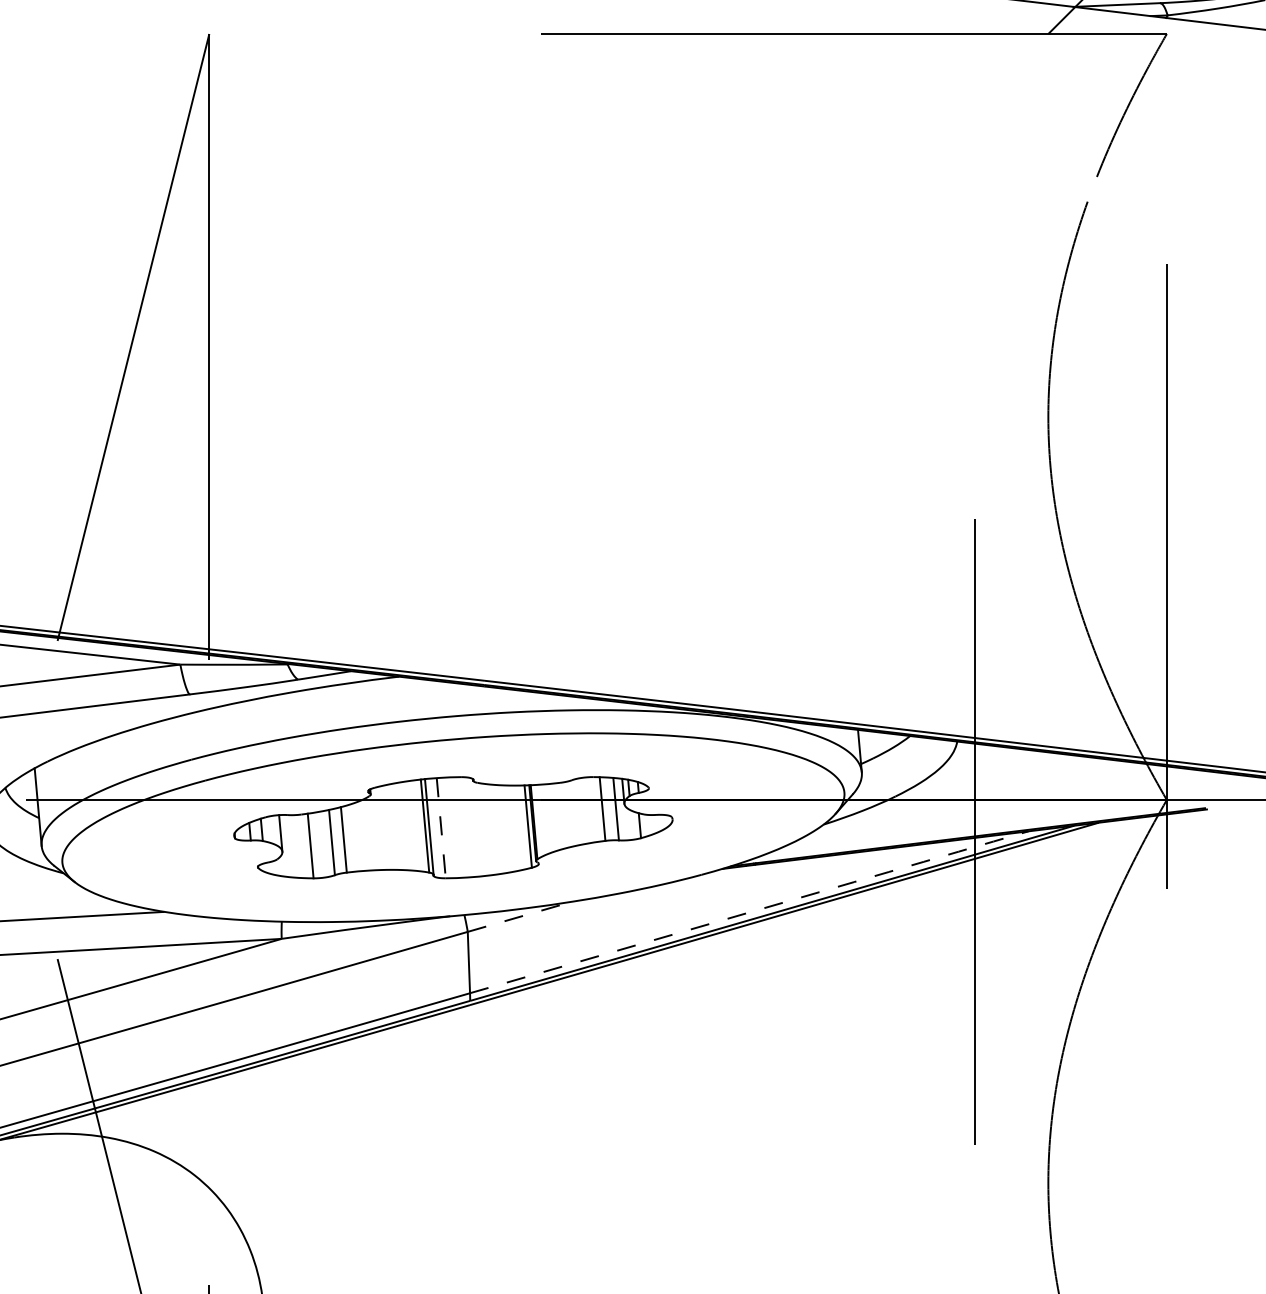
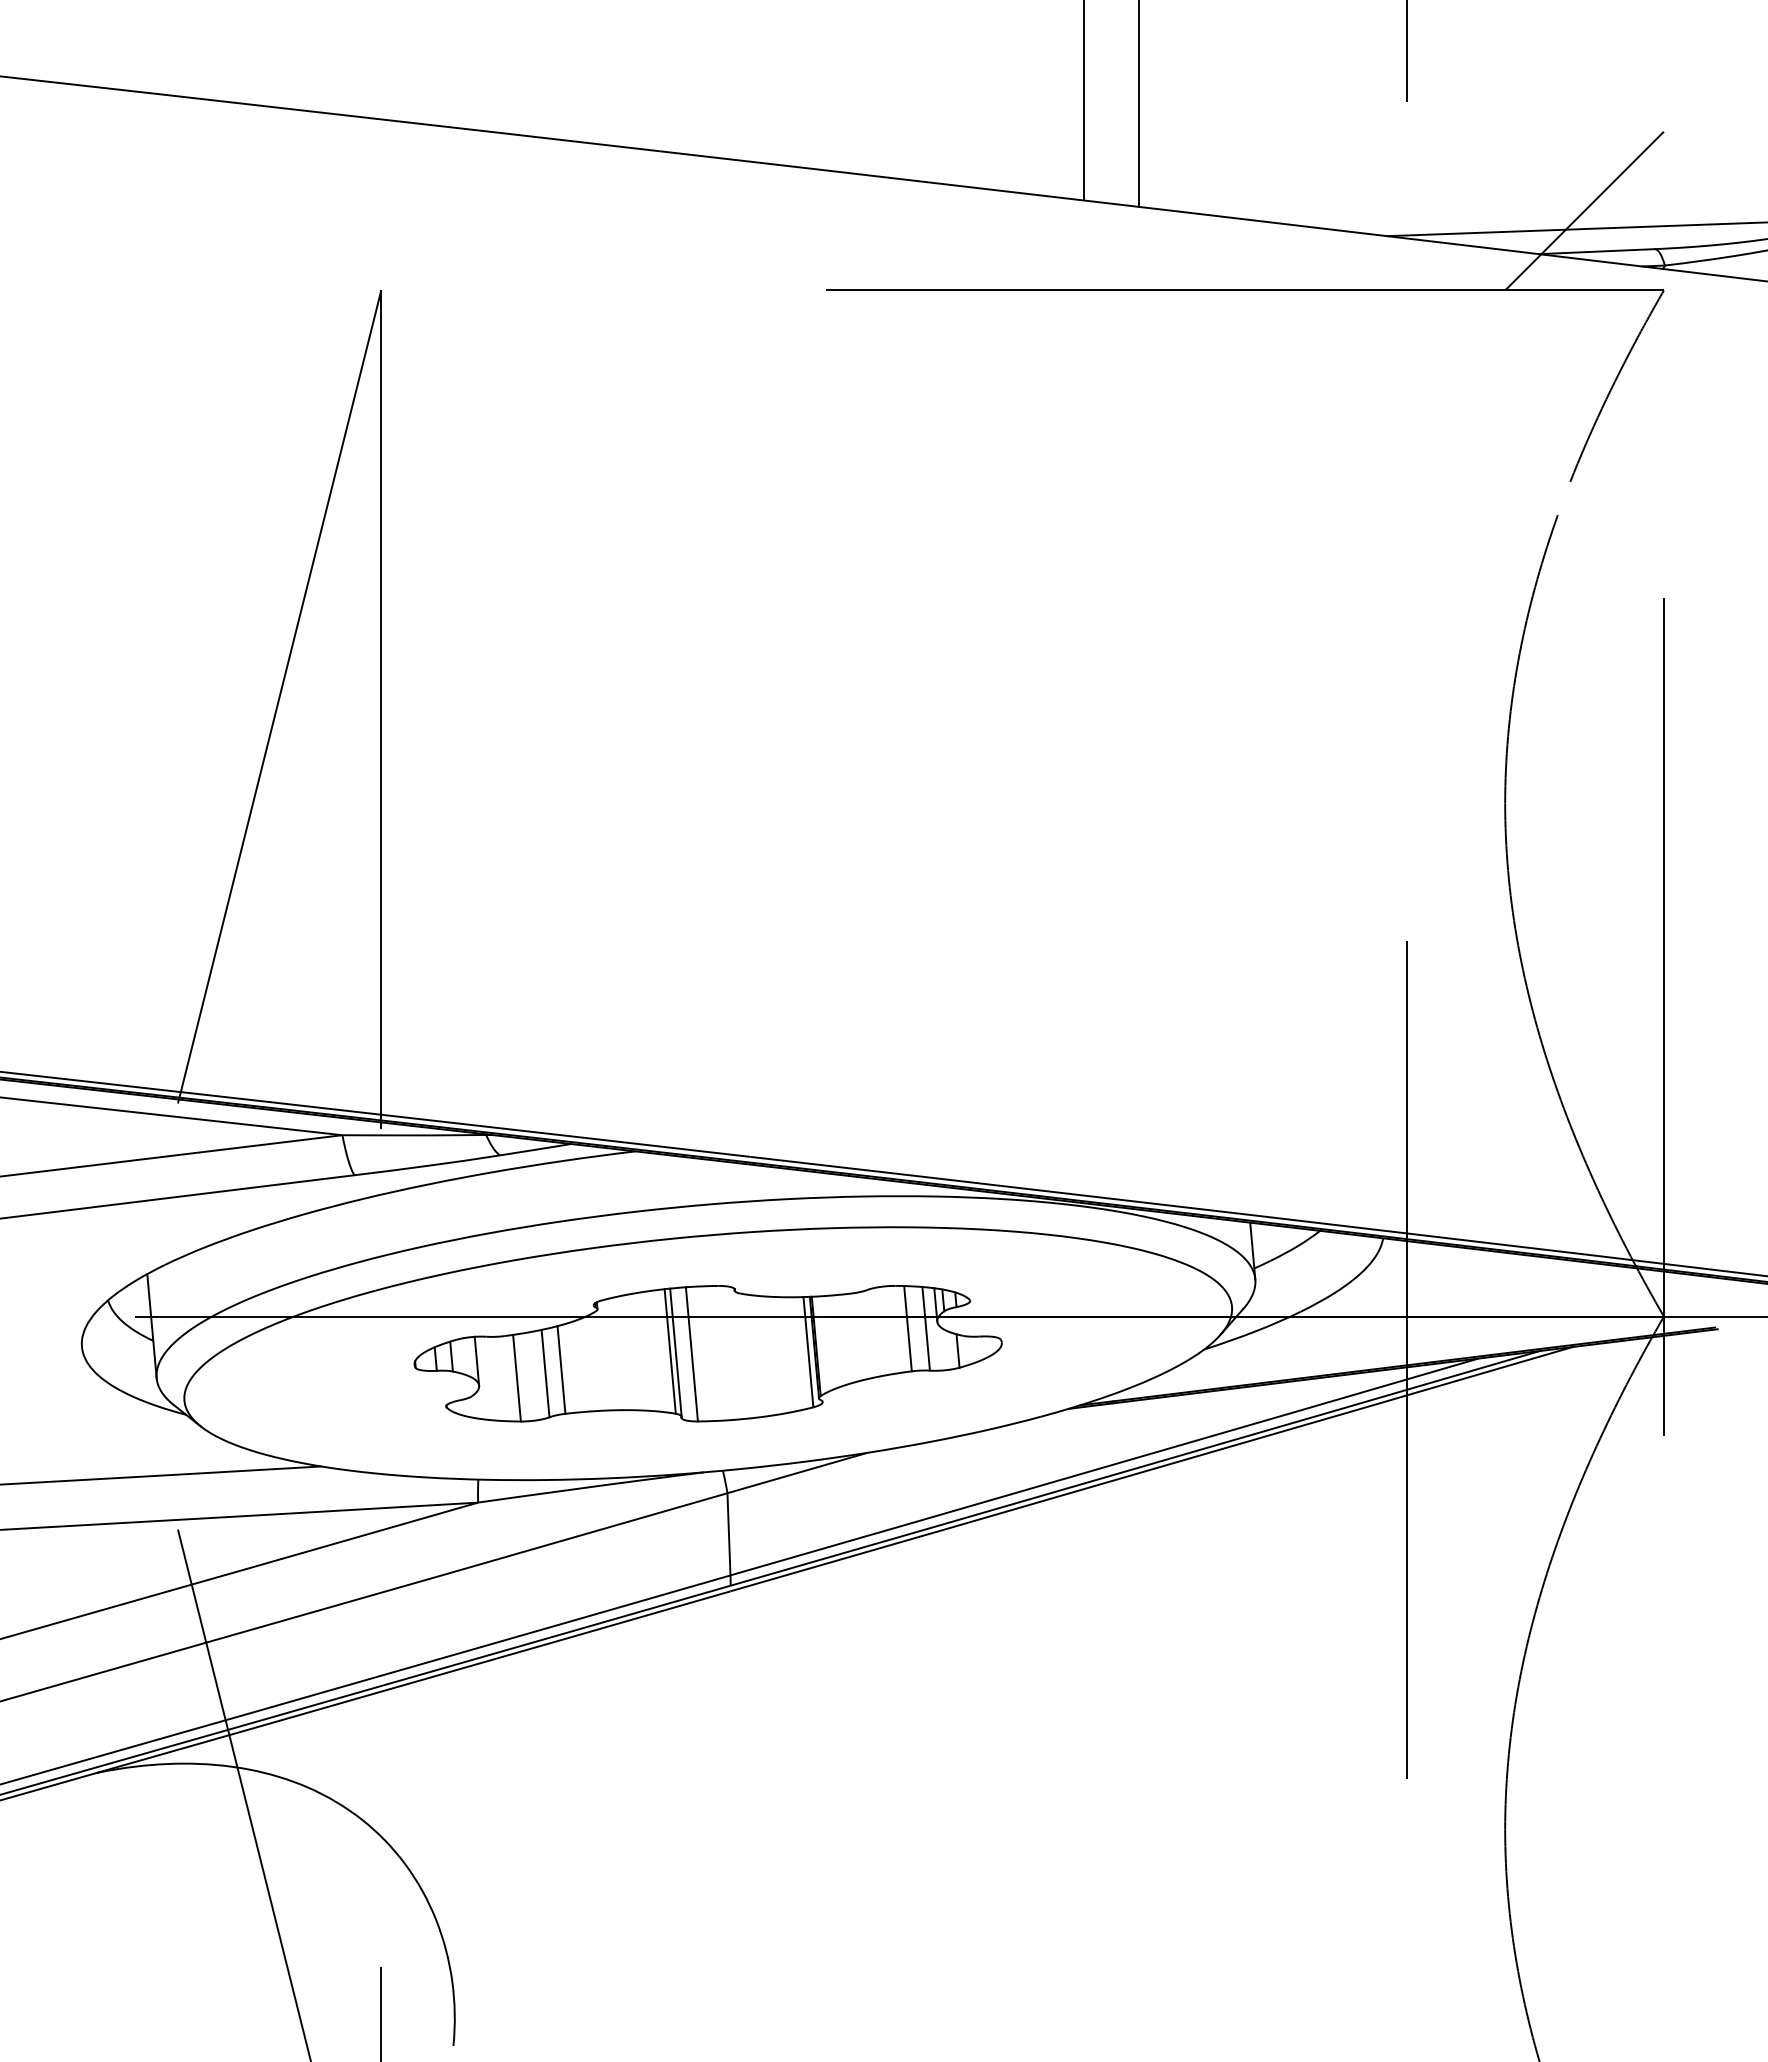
line: (440, 828) -> (691, 1354), dashed -> solid
arc: (749, 912) -> (1104, 1467), dashed -> solid
line: (520, 917) -> (797, 1473), dashed -> solid

